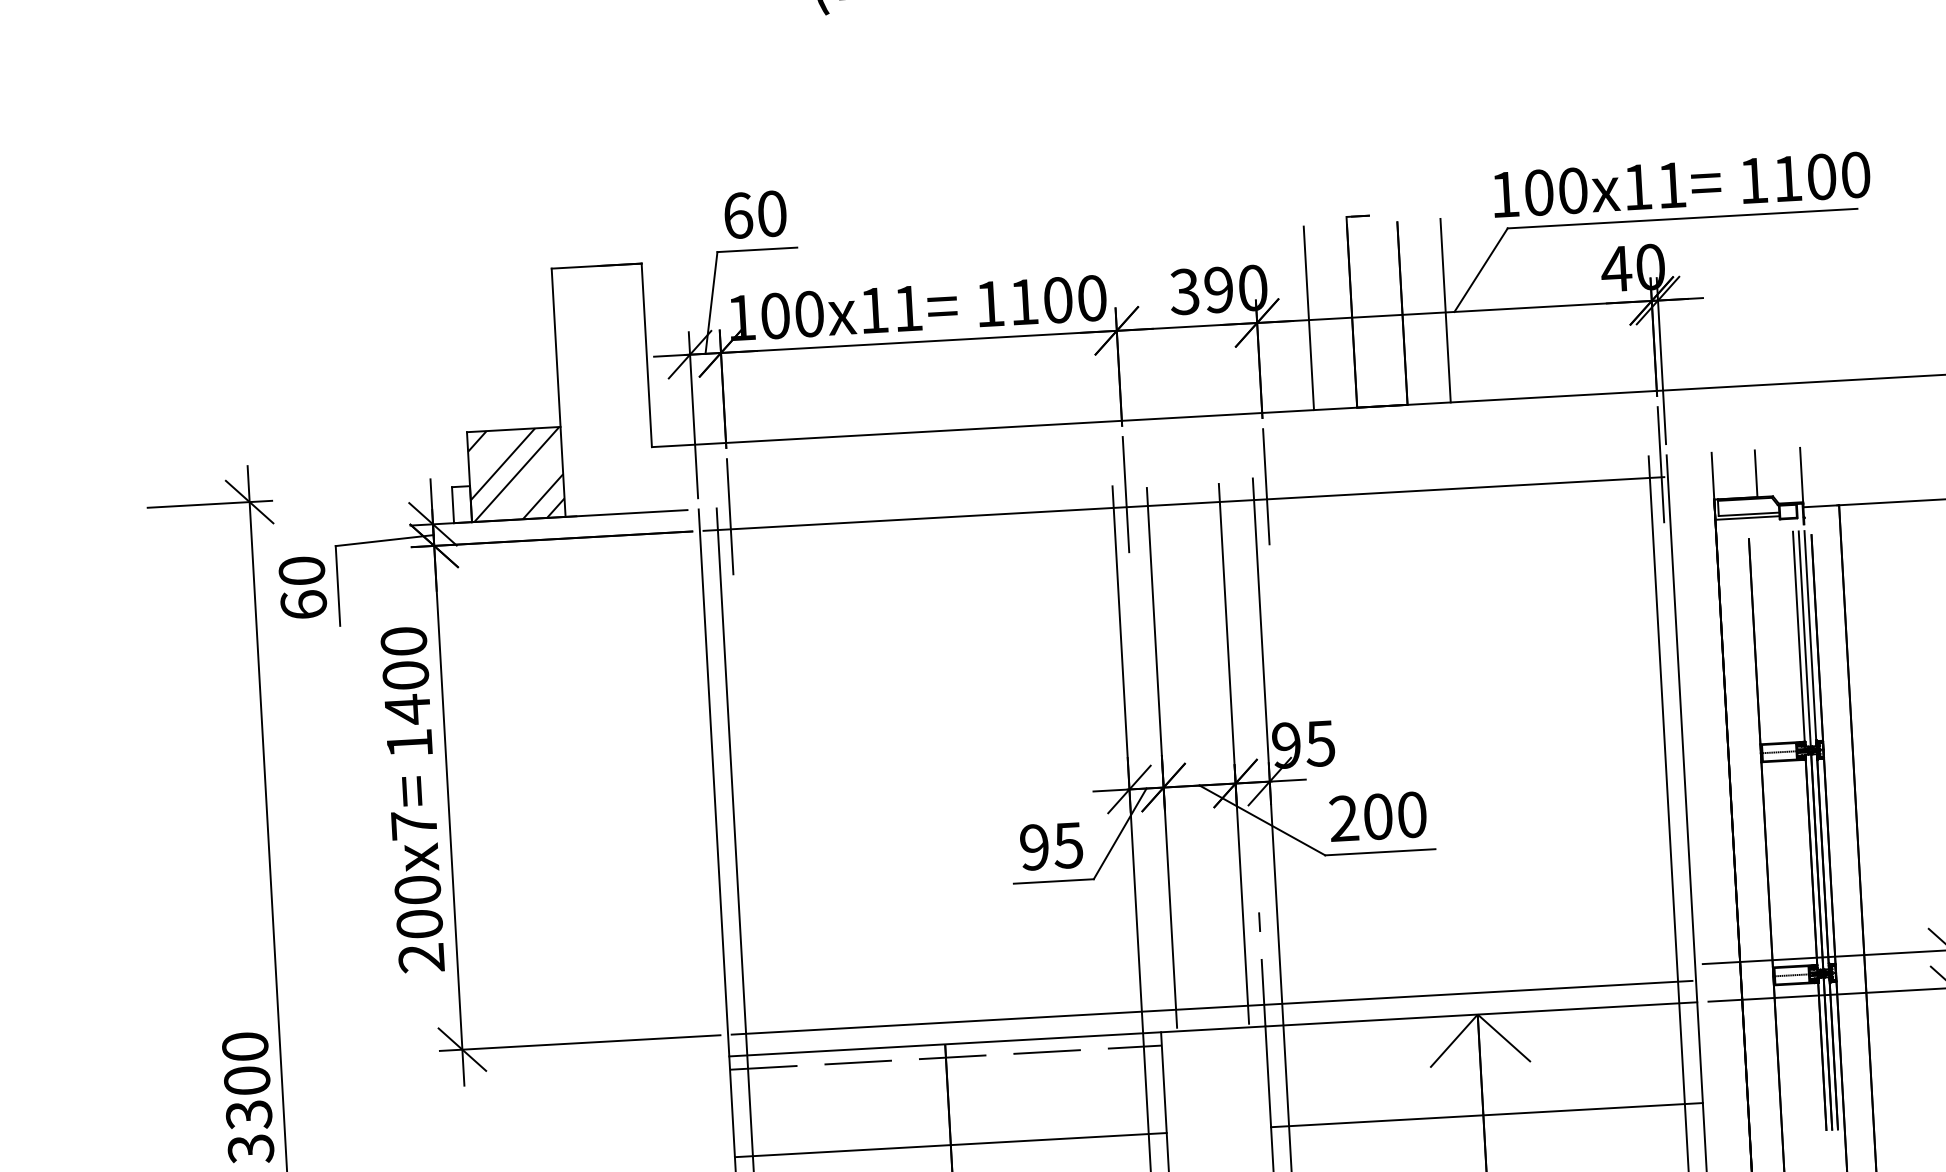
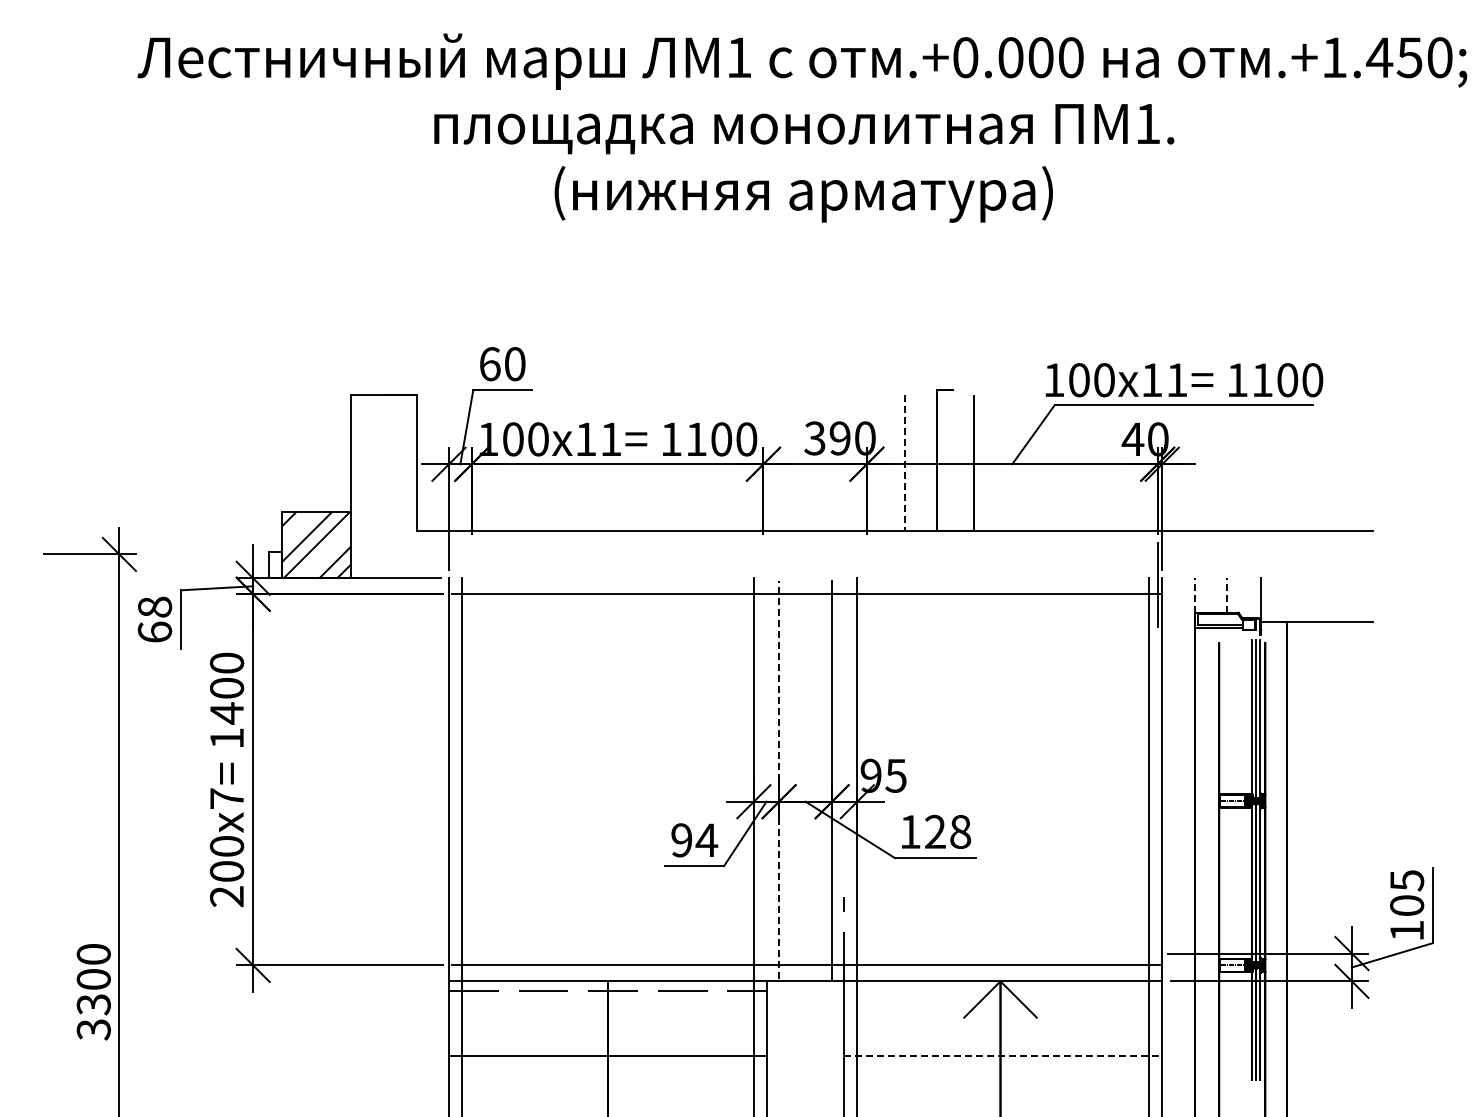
line: (1445, 310) -> (1005, 462), removed
line: (1309, 318) -> (905, 463), solid -> dashed
line: (1756, 473) -> (1227, 595), solid -> dashed
line: (1713, 476) -> (1195, 595), solid -> dashed
line: (1265, 486) -> (866, 584), removed
line: (1125, 493) -> (763, 584), removed
line: (729, 516) -> (471, 584), removed
text: (301, 570) -> (154, 606), 60 -> 68
line: (1162, 757) -> (779, 779), solid -> dashed
text: (1378, 816) -> (935, 831), 200 -> 128
text: (1068, 845) -> (706, 840), 95 -> 94
line: (1487, 1114) -> (1003, 1055), solid -> dashed

